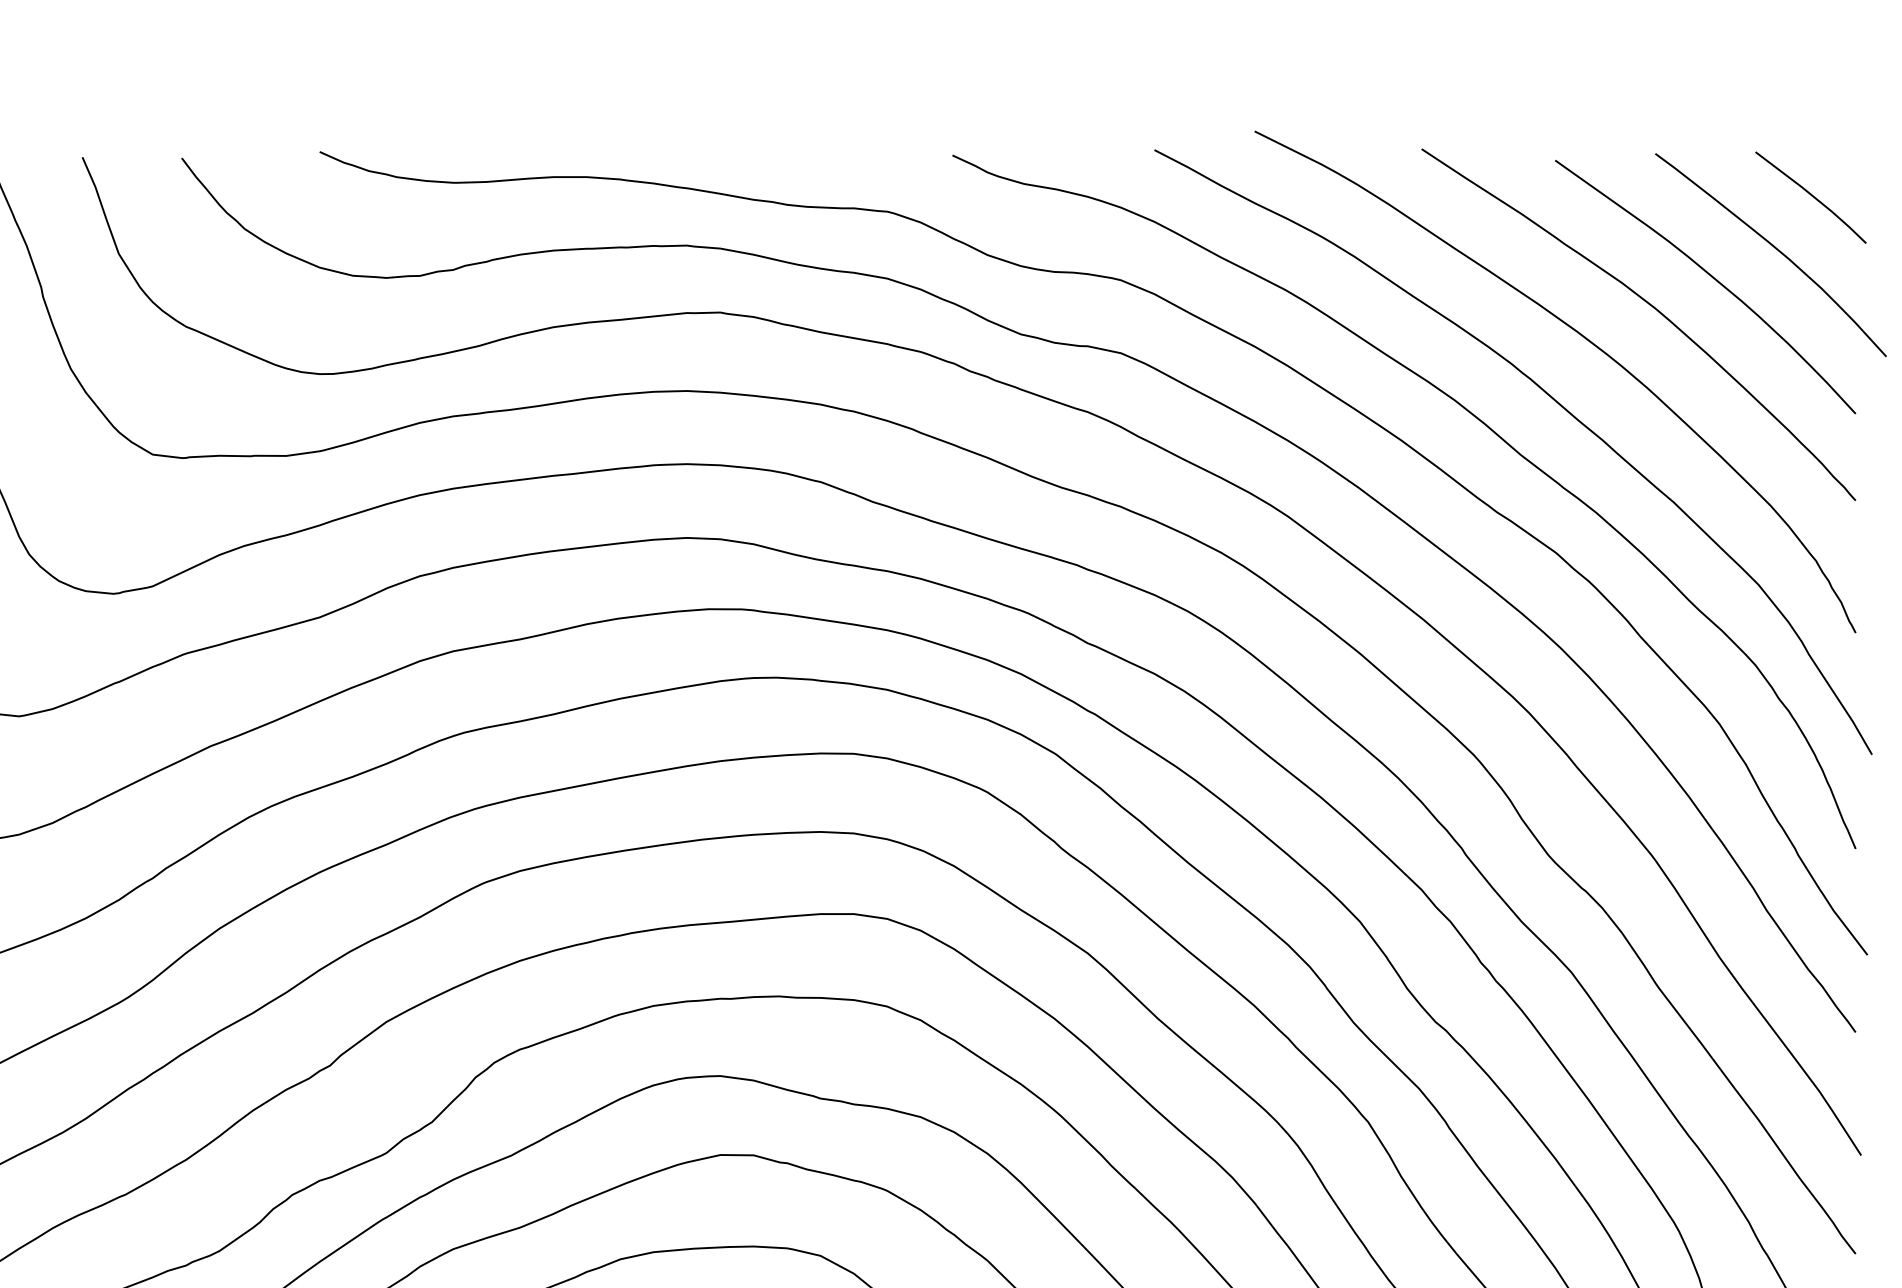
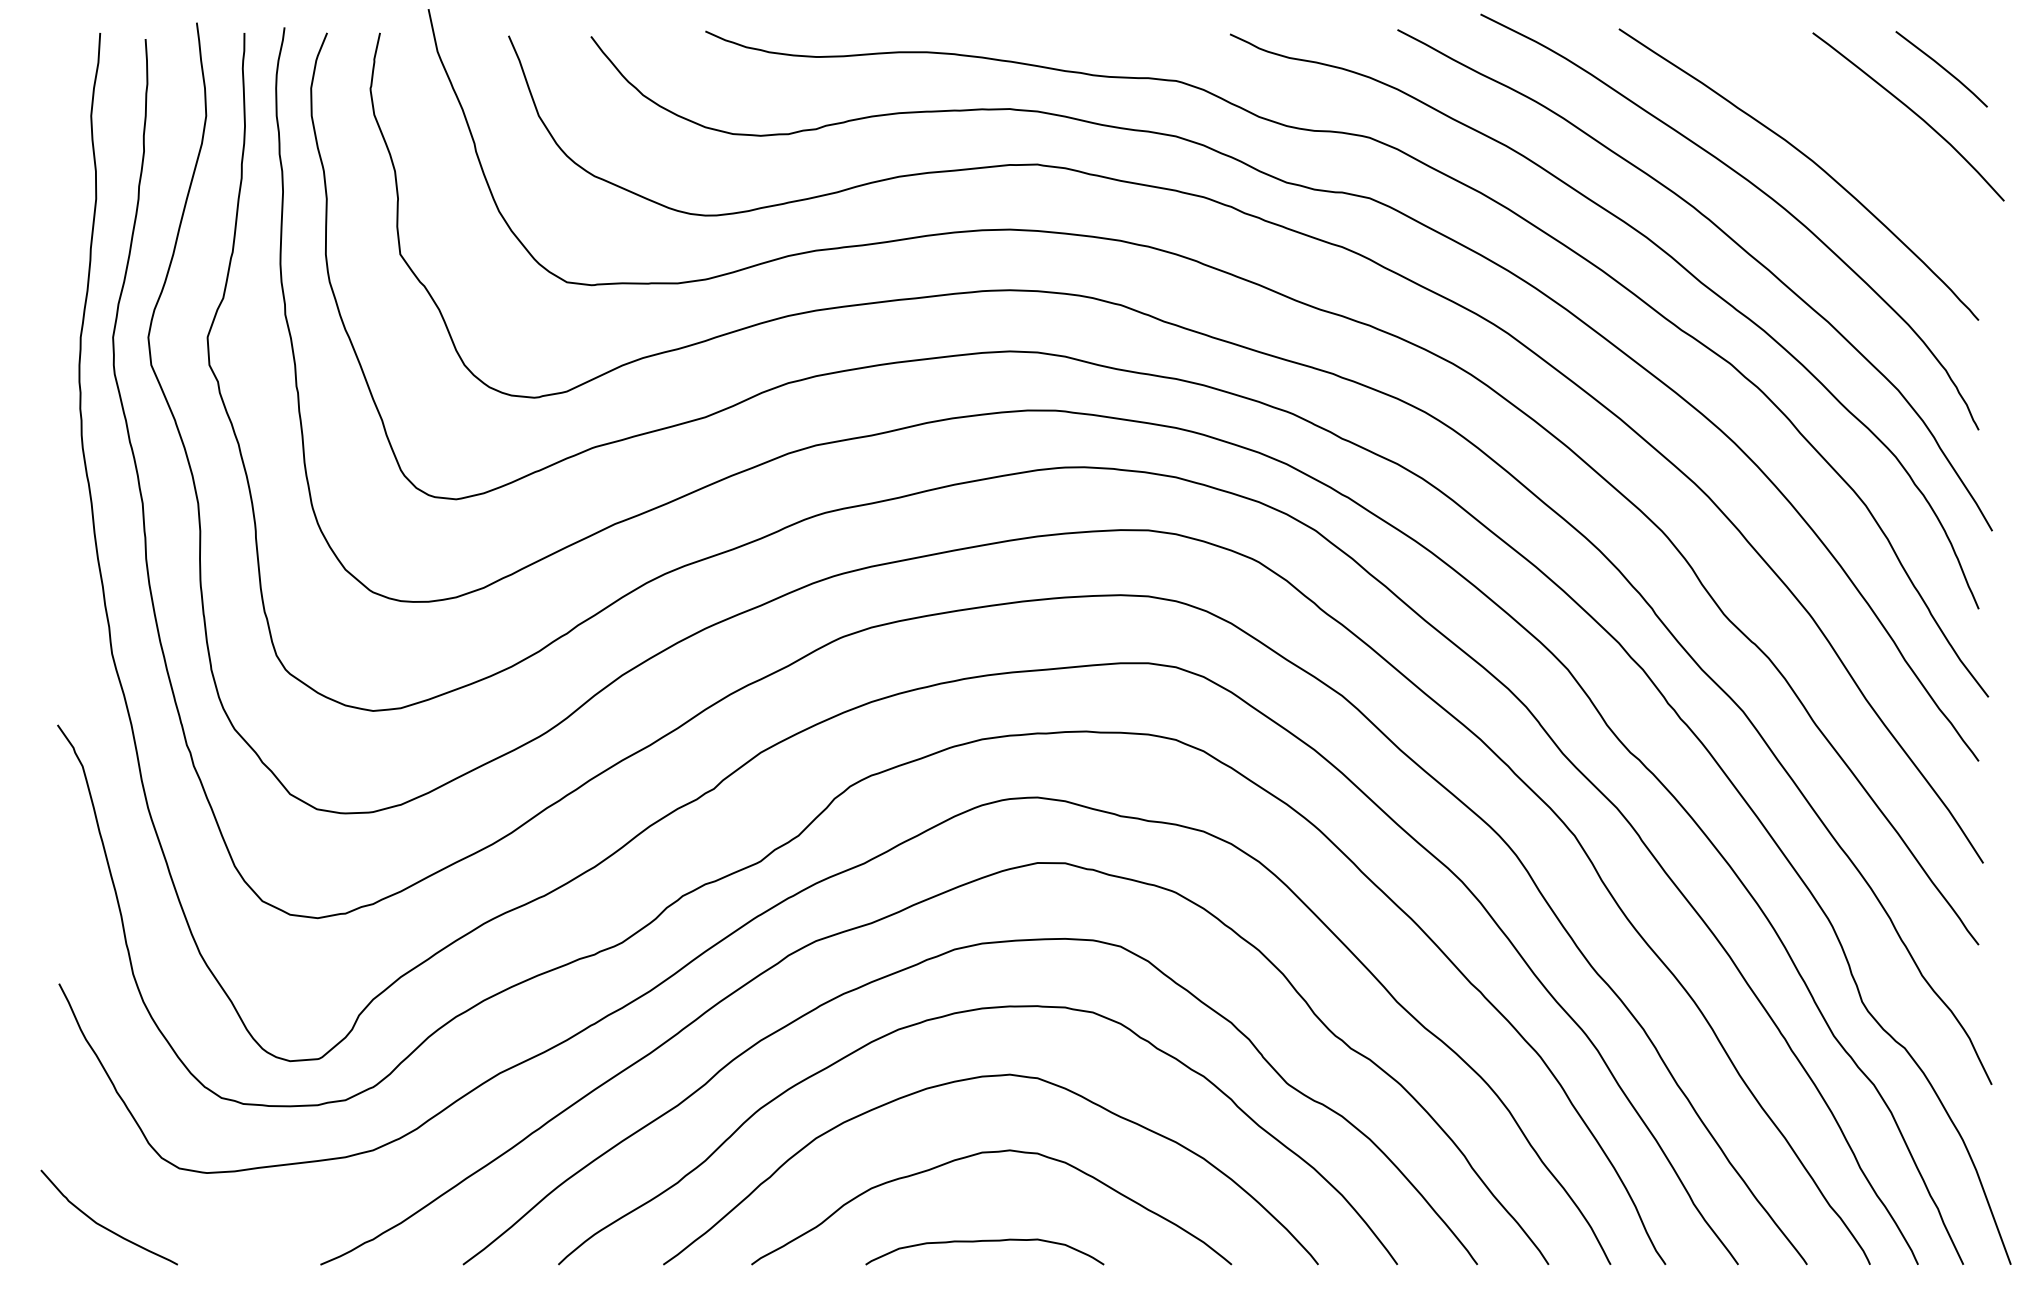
curve: (1713, 278) -> (1860, 136), removed

